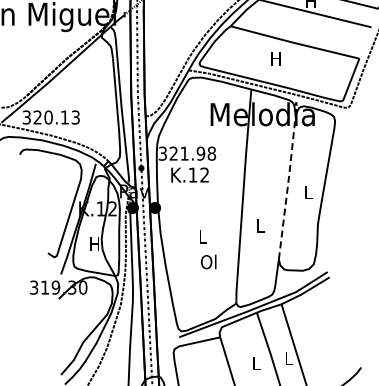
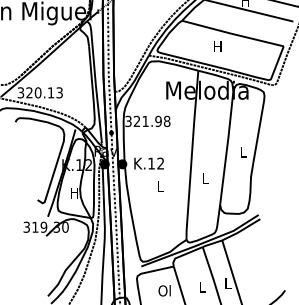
text: (189, 174) -> (148, 163), moved
line: (287, 186) -> (226, 147), dashed -> solid
text: (208, 261) -> (164, 290), moved

